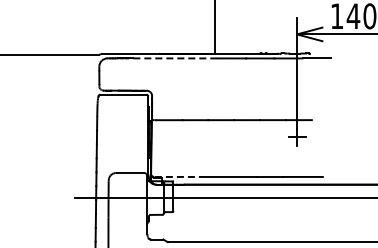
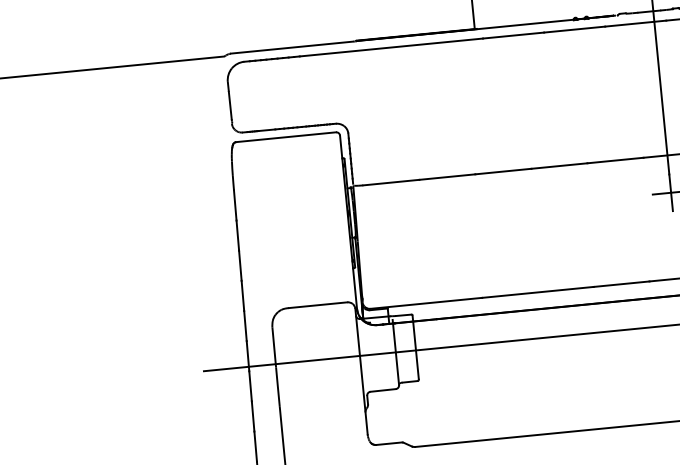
line: (176, 58) -> (393, 47), dashed -> solid
line: (180, 176) -> (426, 302), dashed -> solid

